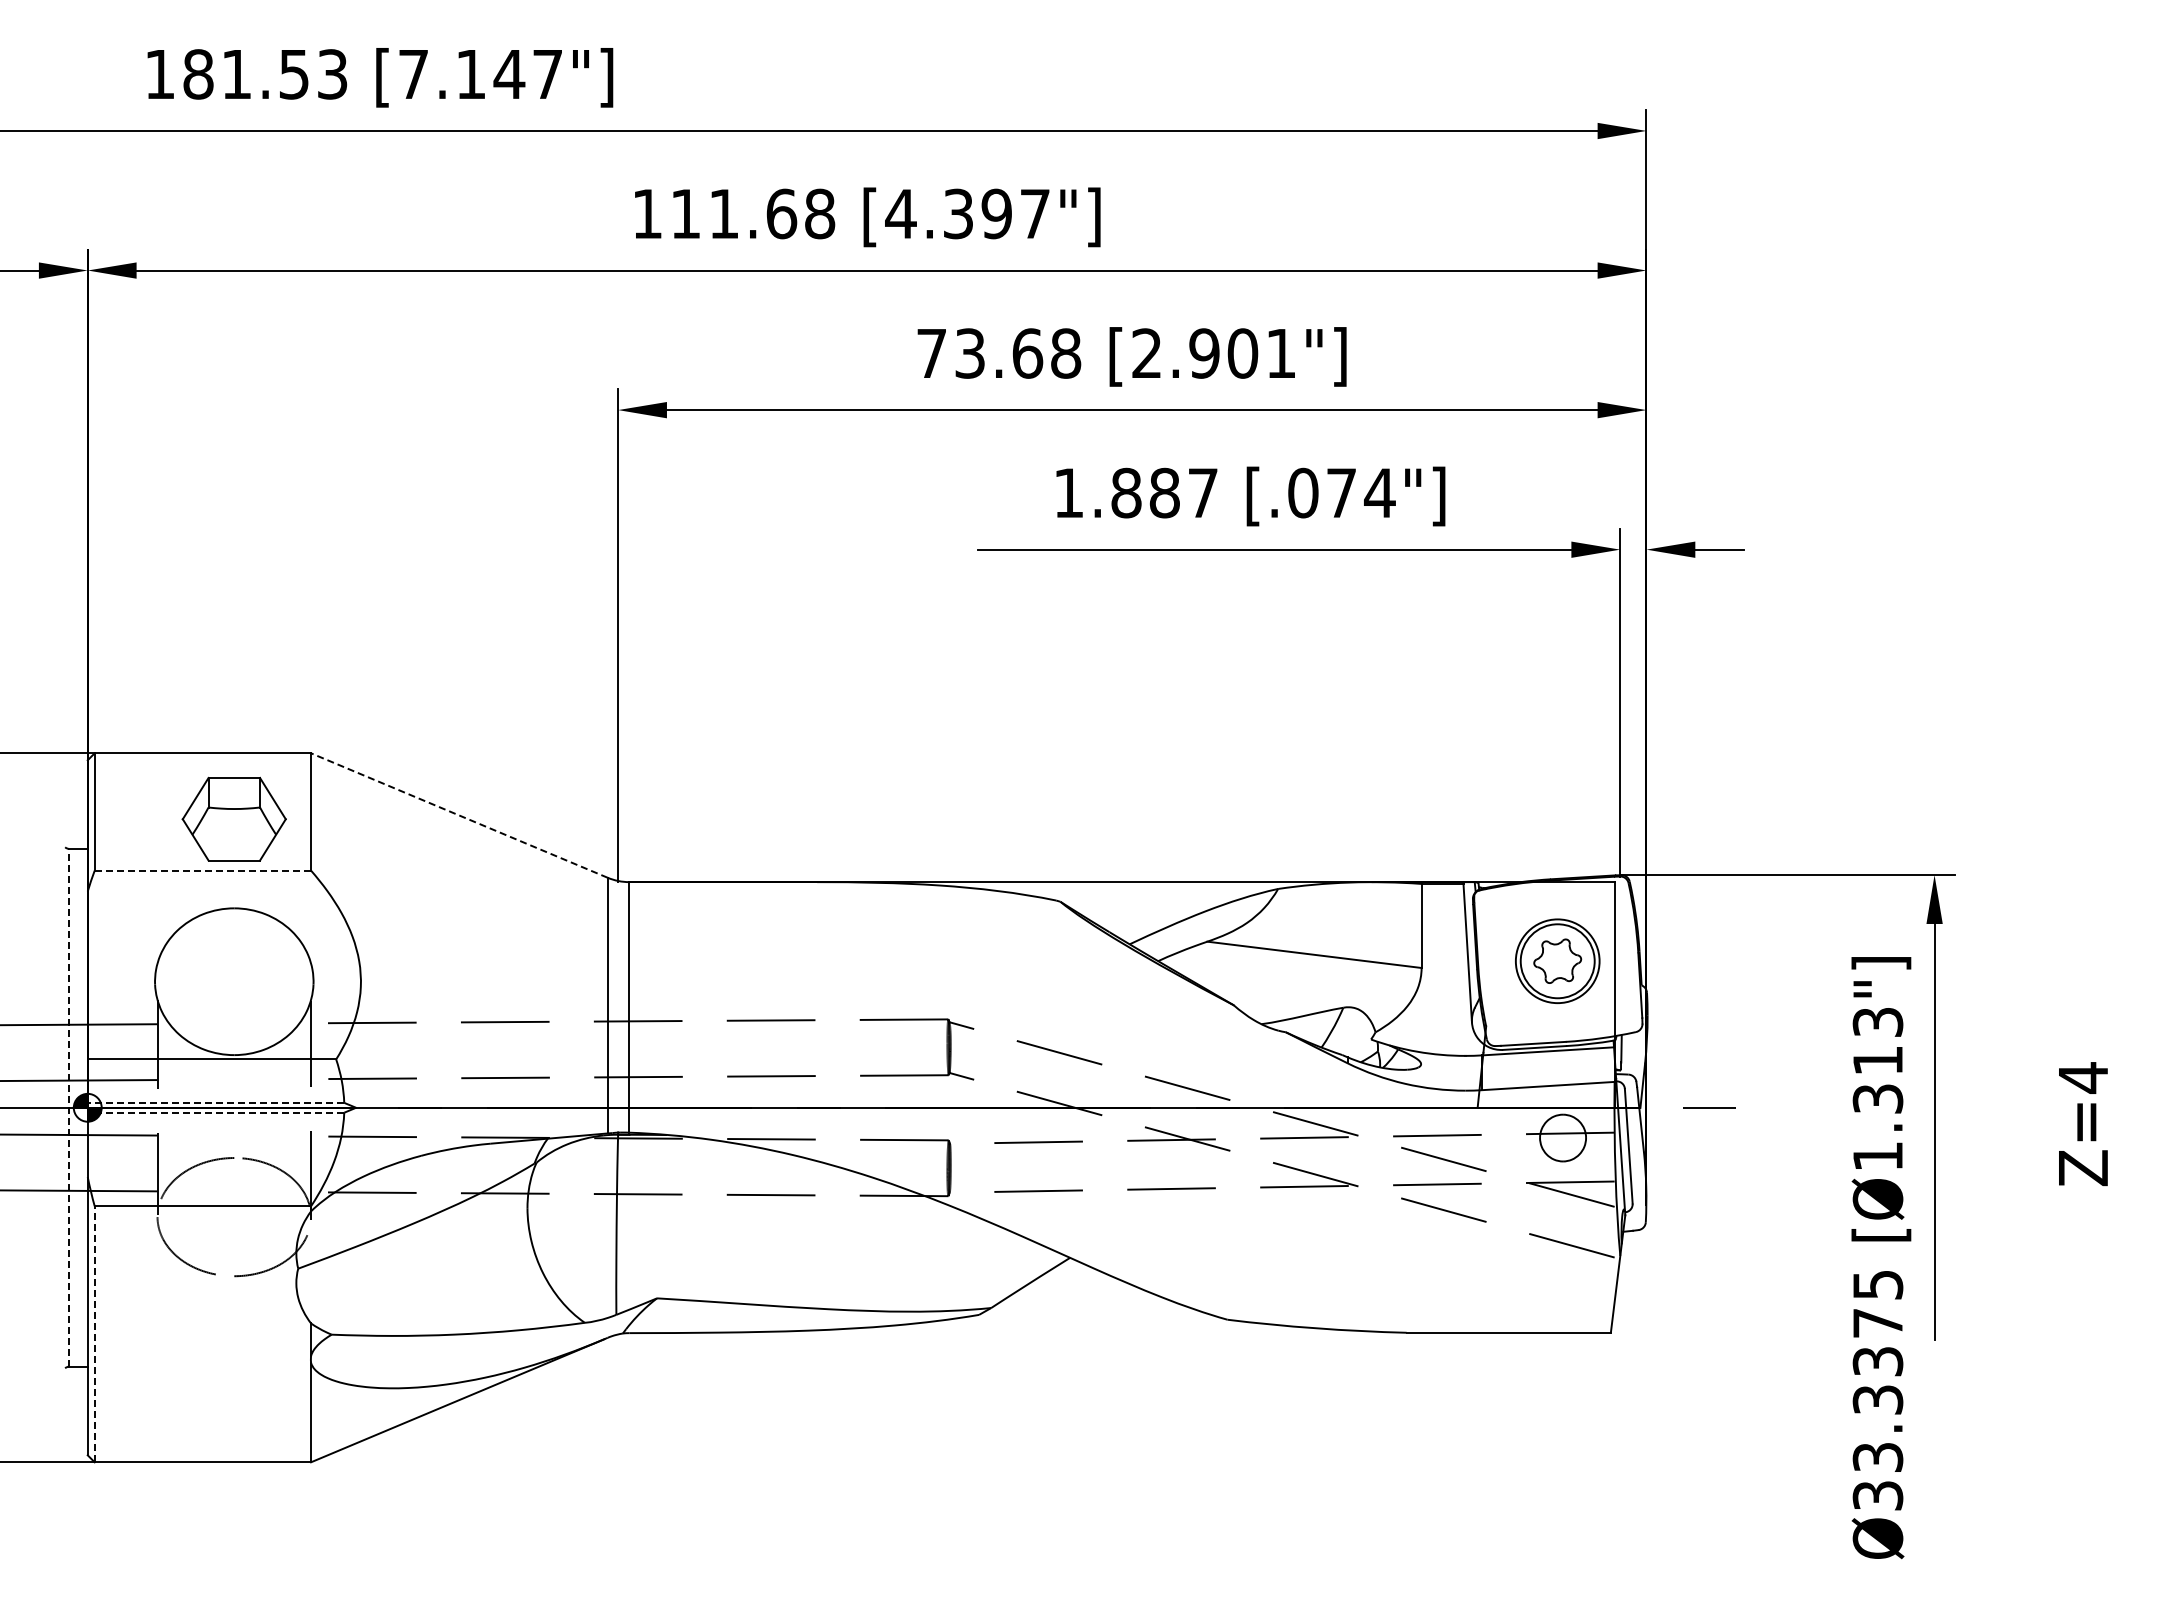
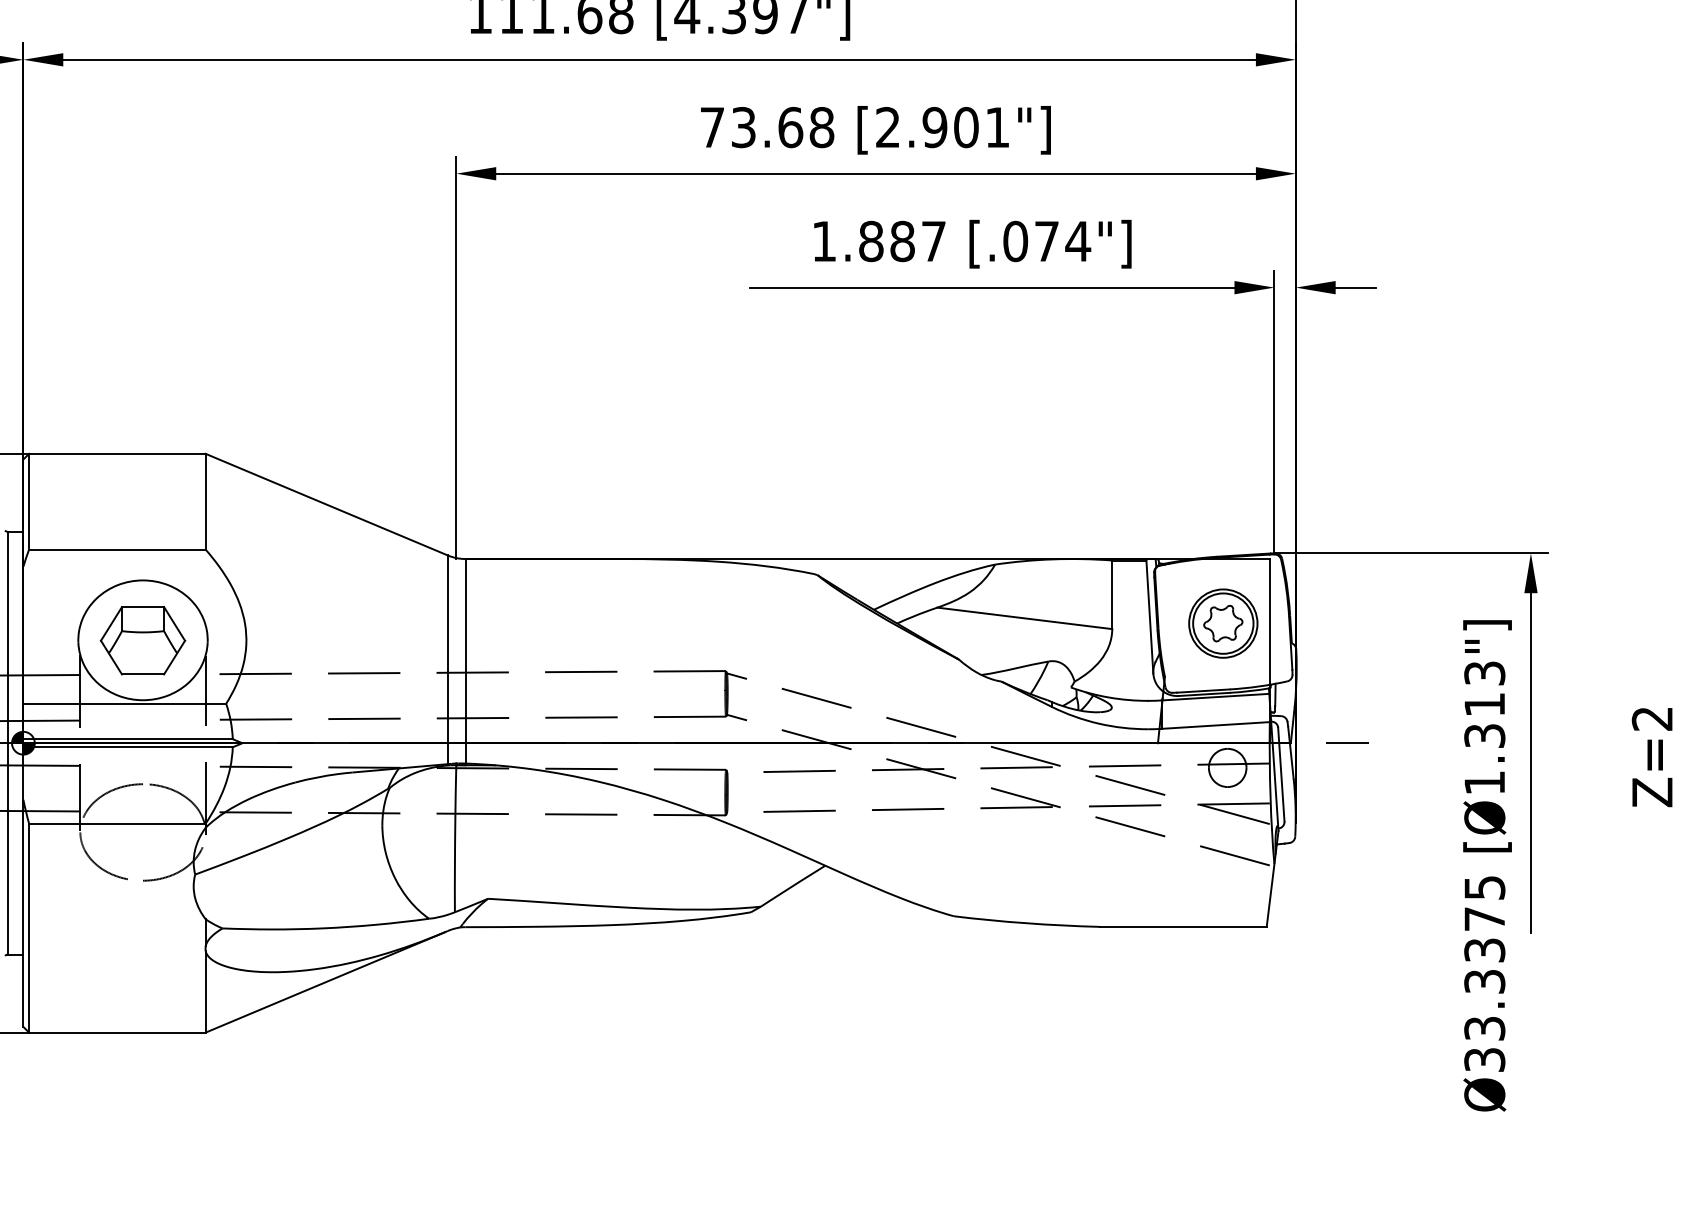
line: (459, 815) -> (326, 504), dashed -> solid
part: (233, 818) -> (142, 640), moved
line: (203, 870) -> (117, 549), dashed -> solid
text: (2082, 1077) -> (1651, 718), Z=4 -> Z=2
line: (215, 1102) -> (127, 738), dashed -> solid
line: (69, 1107) -> (8, 742), dashed -> solid
line: (215, 1112) -> (127, 747), dashed -> solid
line: (94, 1333) -> (28, 927), dashed -> solid

